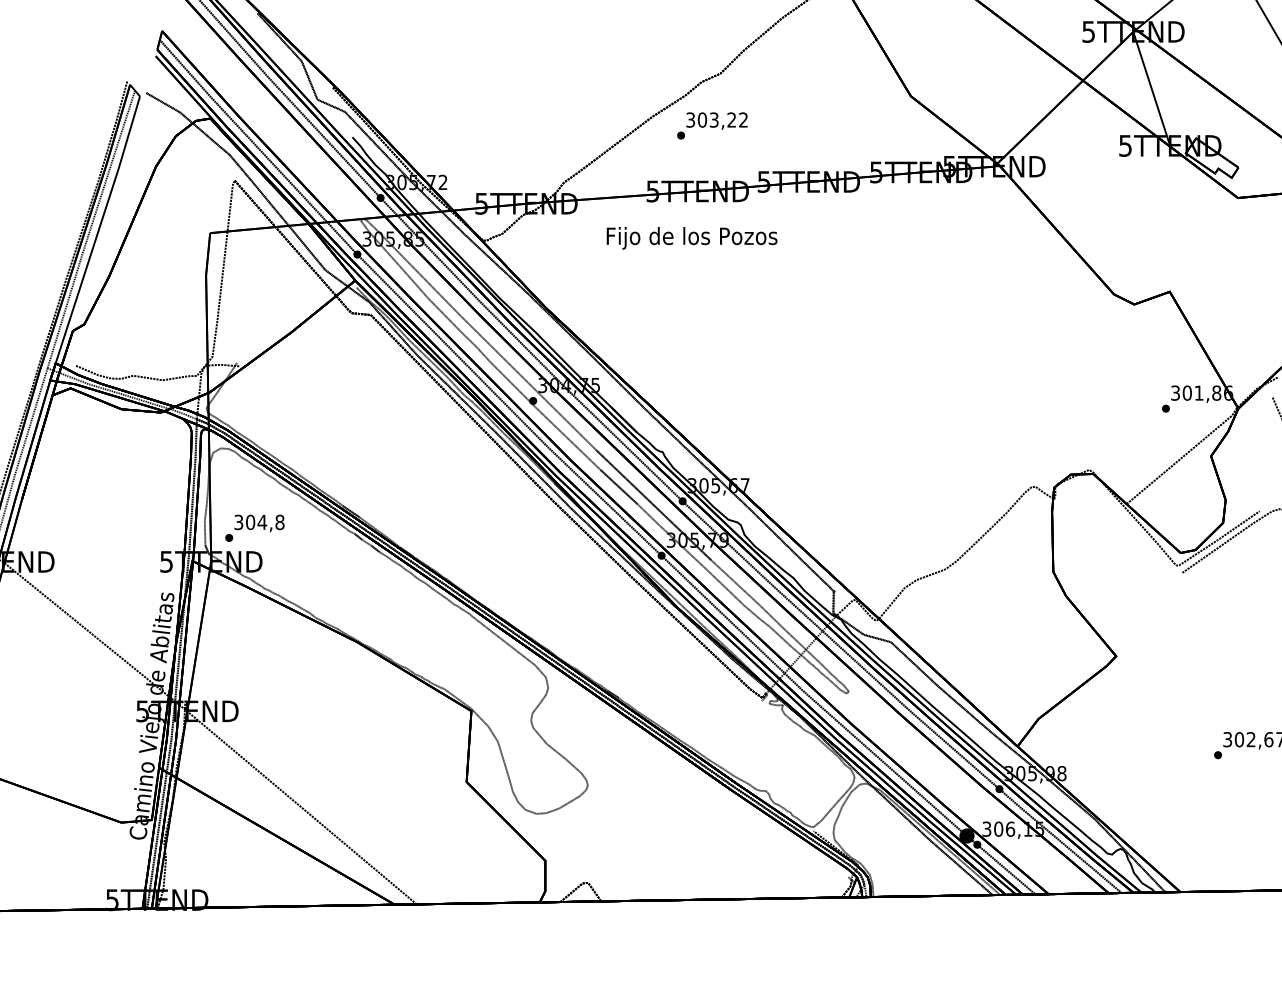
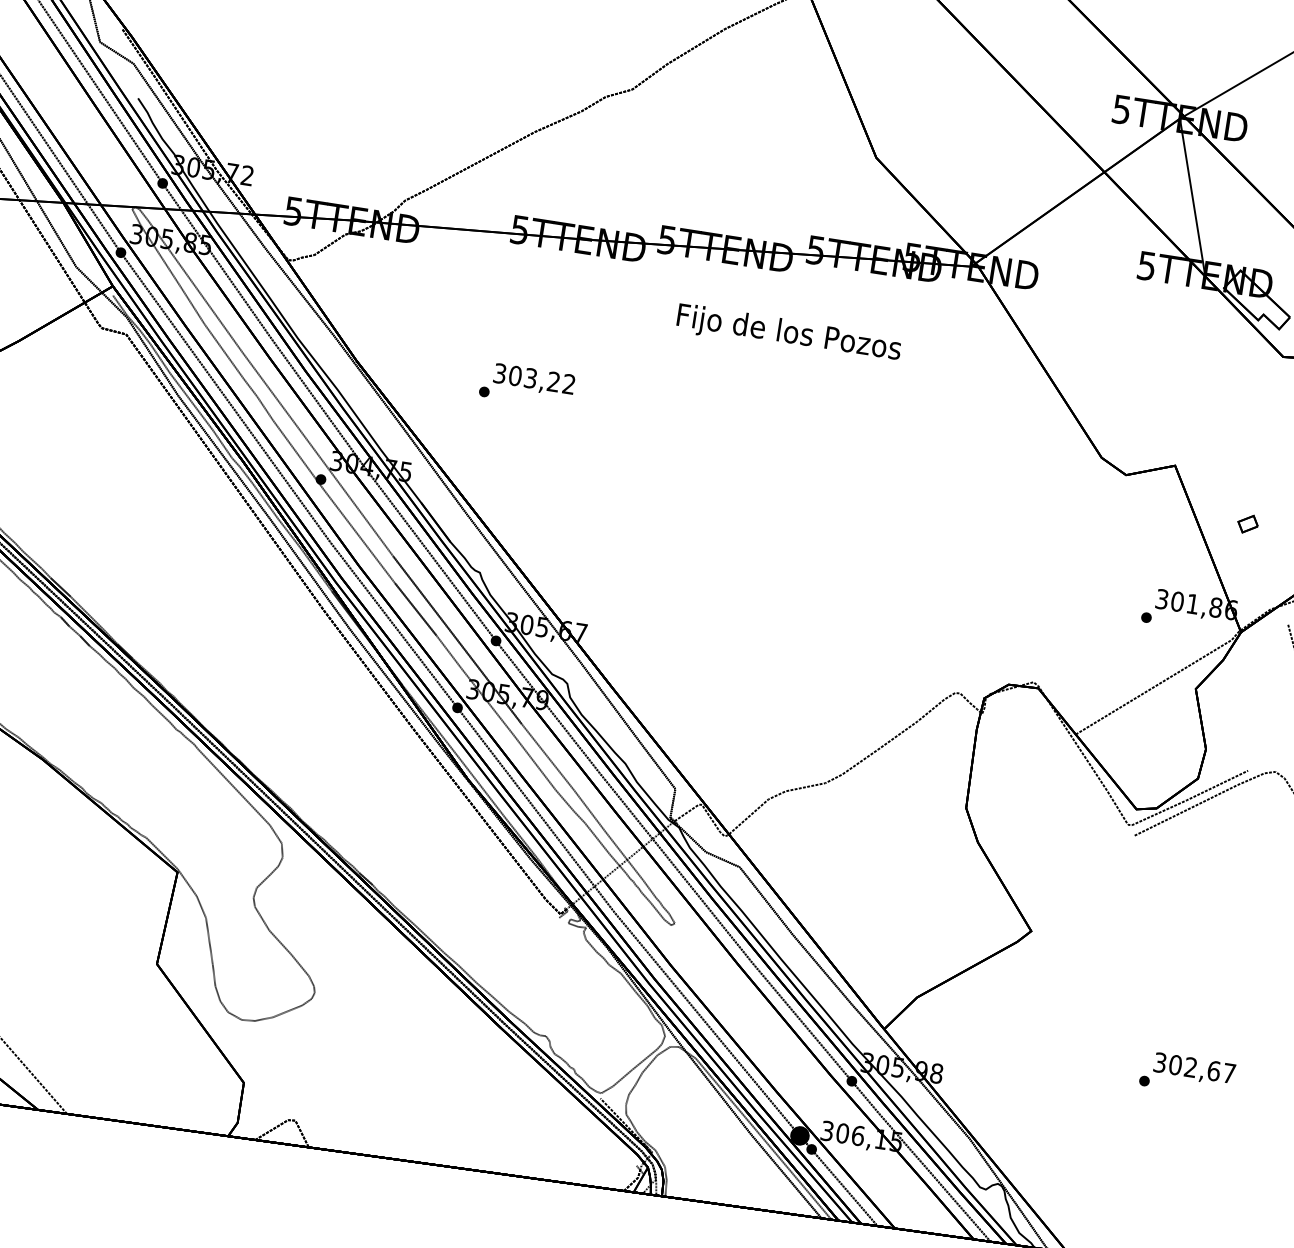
text: (712, 125) -> (527, 385), moved
text: (691, 238) -> (788, 334), moved
part: (1230, 326) -> (1247, 523), added

